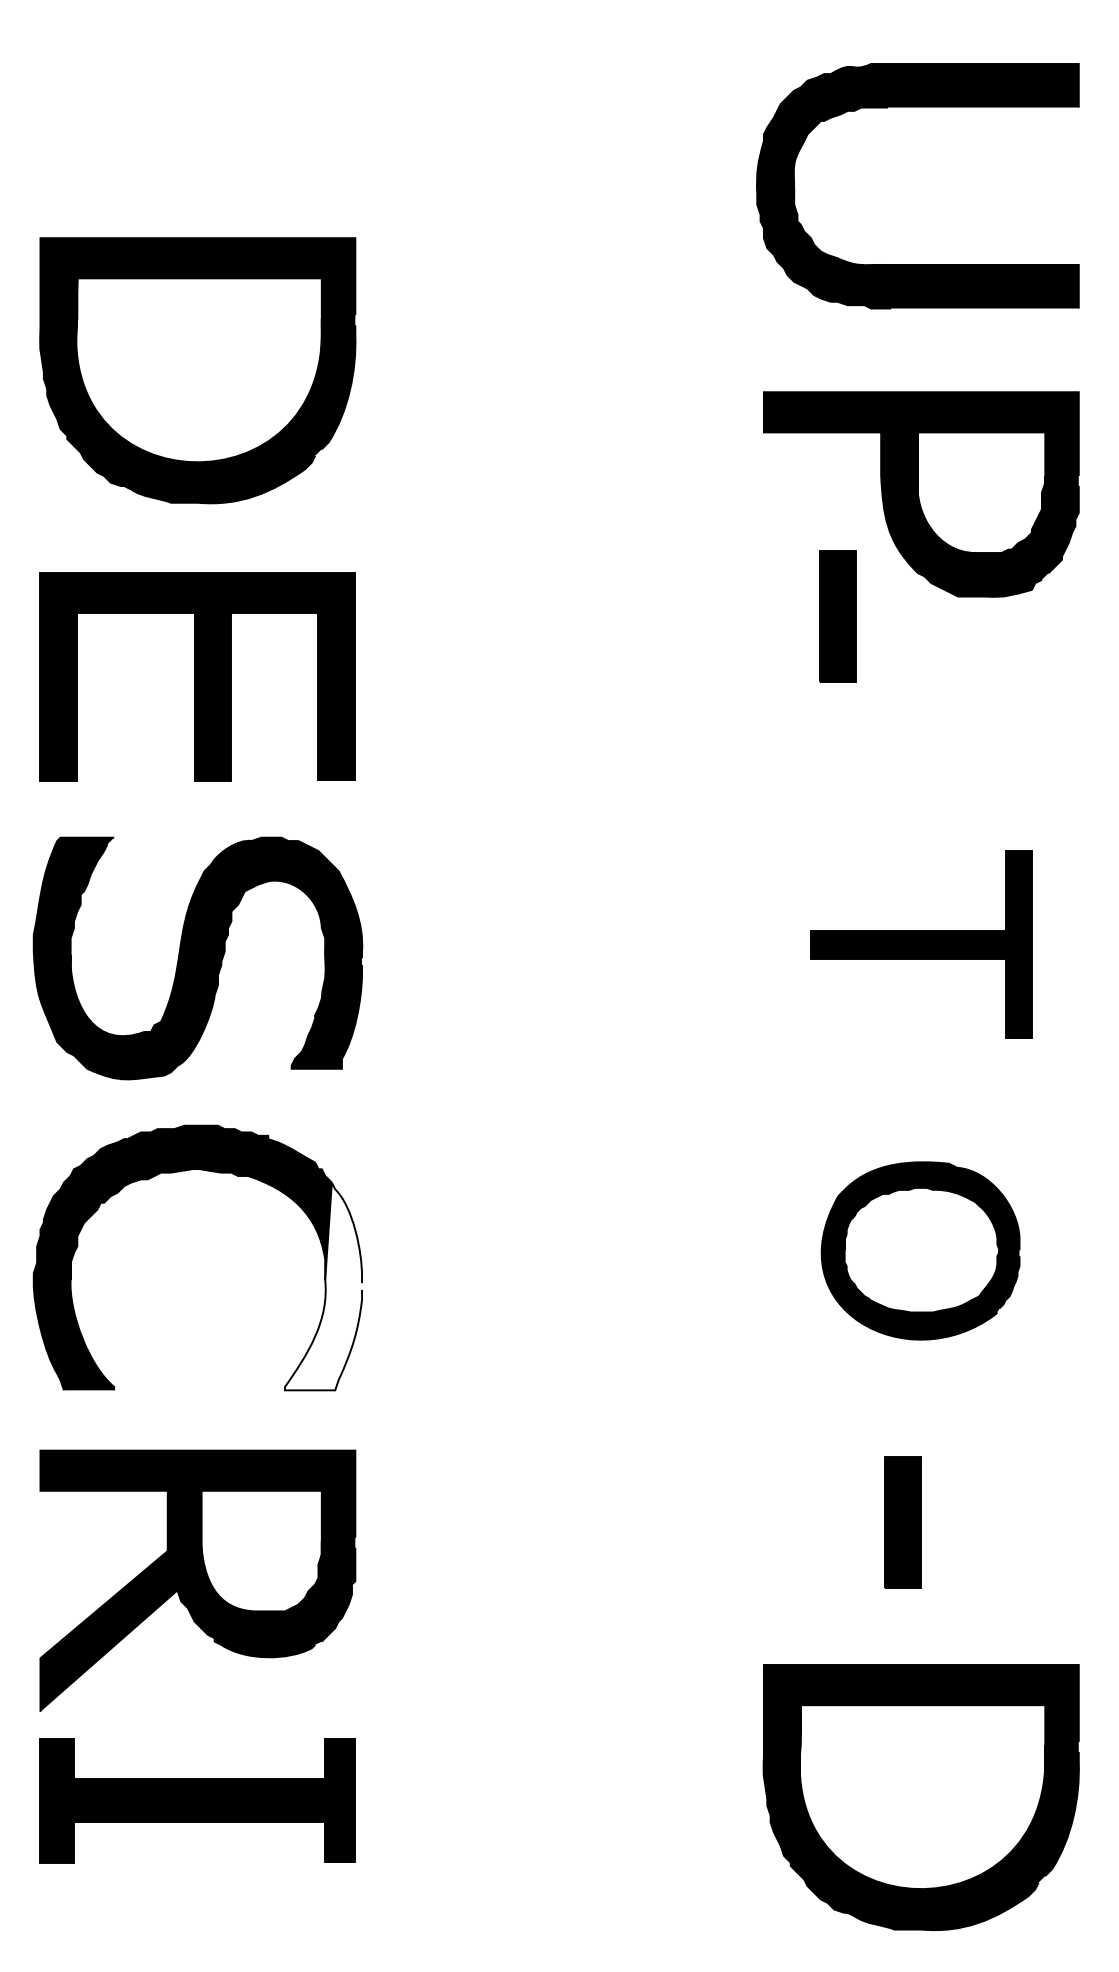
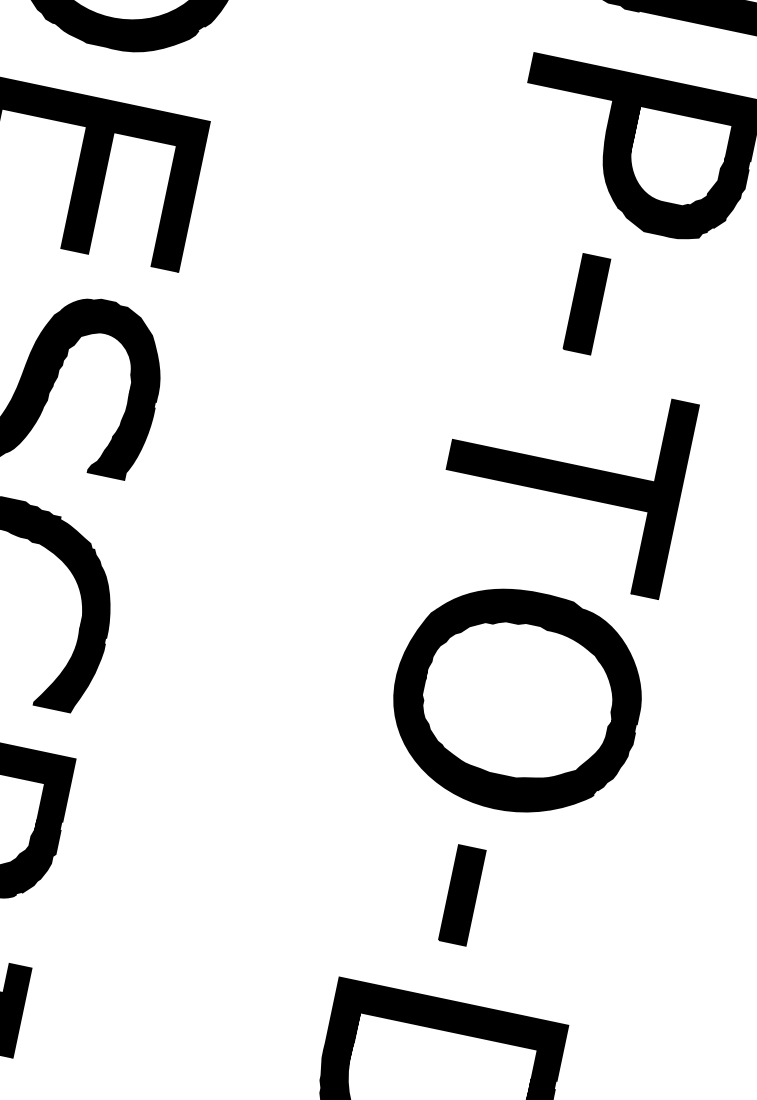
part: (837, 616) -> (586, 304), moved
part: (921, 944) -> (564, 478), size x1.43
part: (920, 1250) -> (516, 700), size x1.67
fill: (323, 1286) -> (77, 635), added

